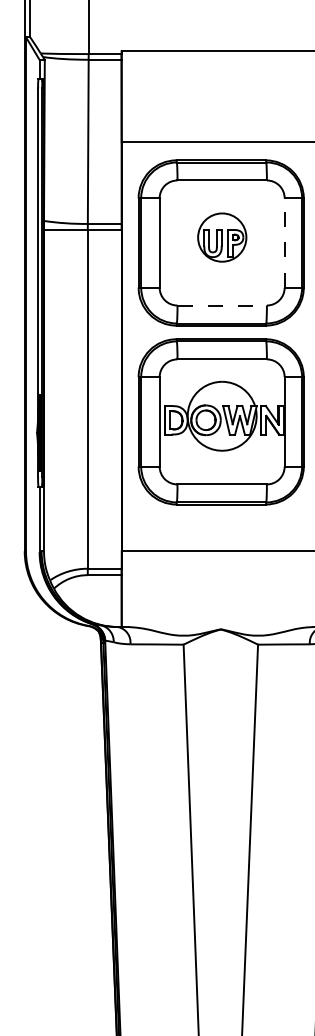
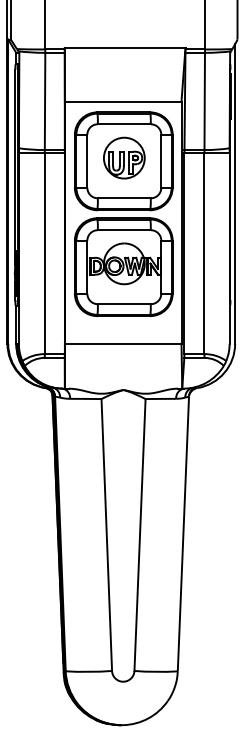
part: (222, 236) -> (124, 157), size x1.43
line: (284, 241) -> (161, 160), dashed -> solid
line: (222, 305) -> (124, 198), dashed -> solid

